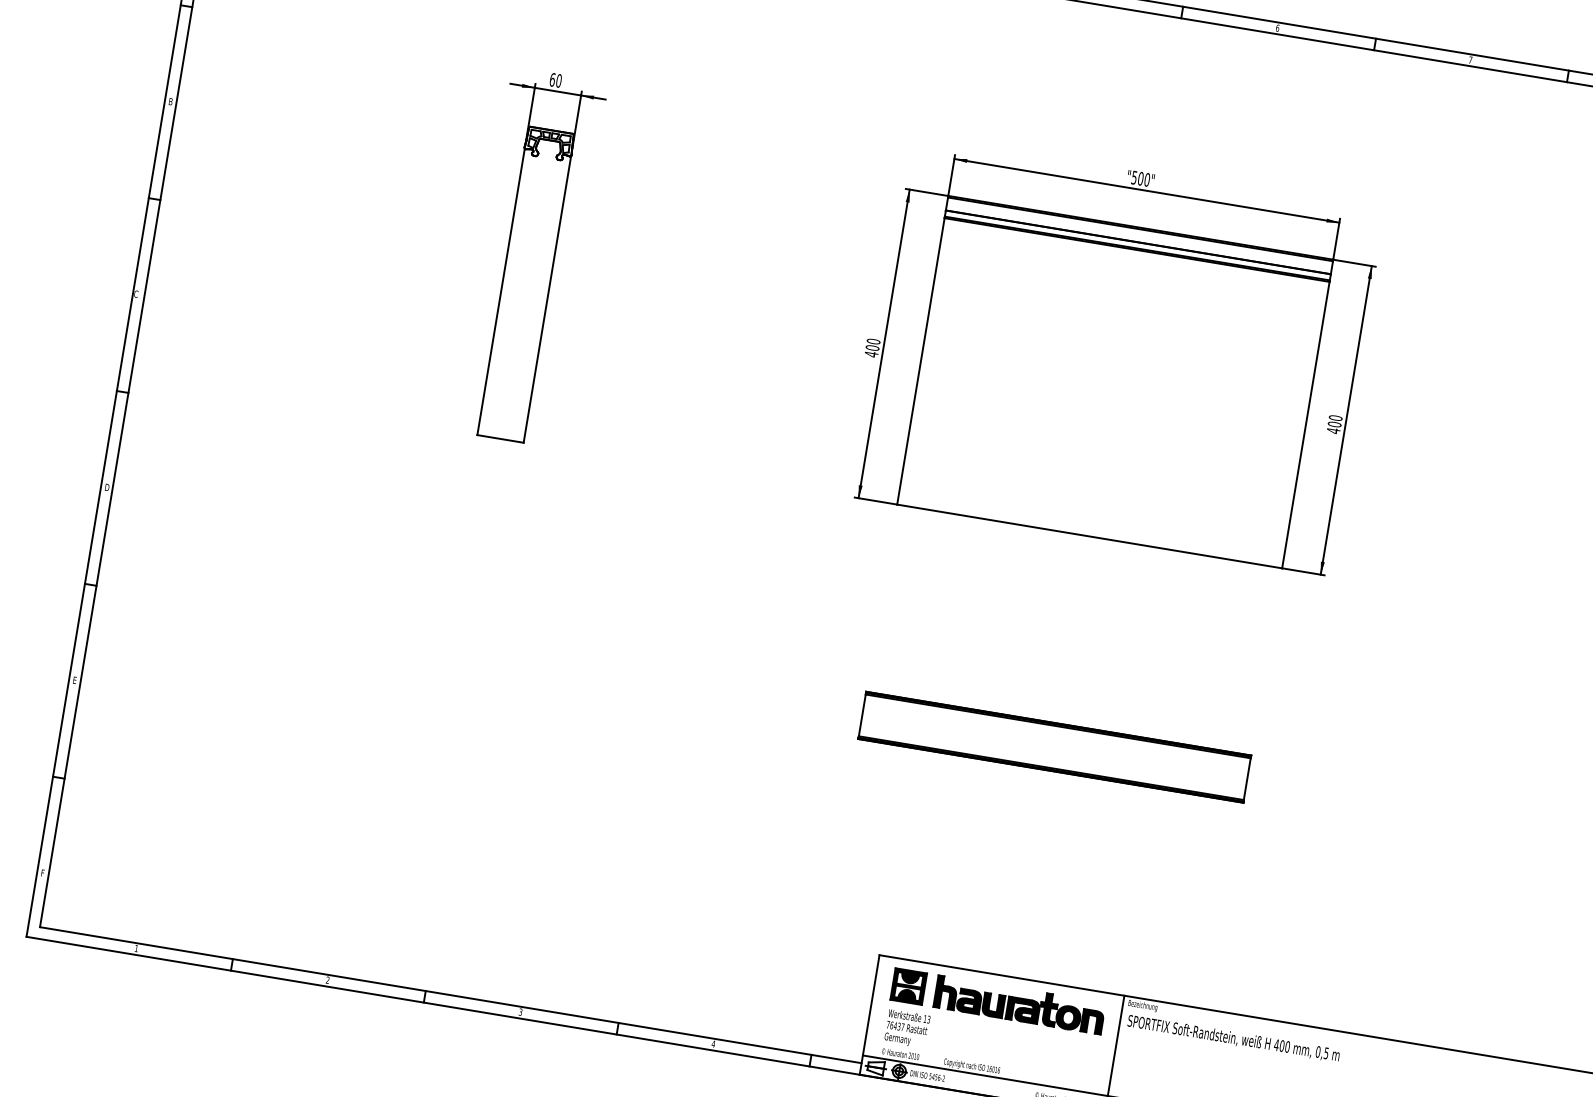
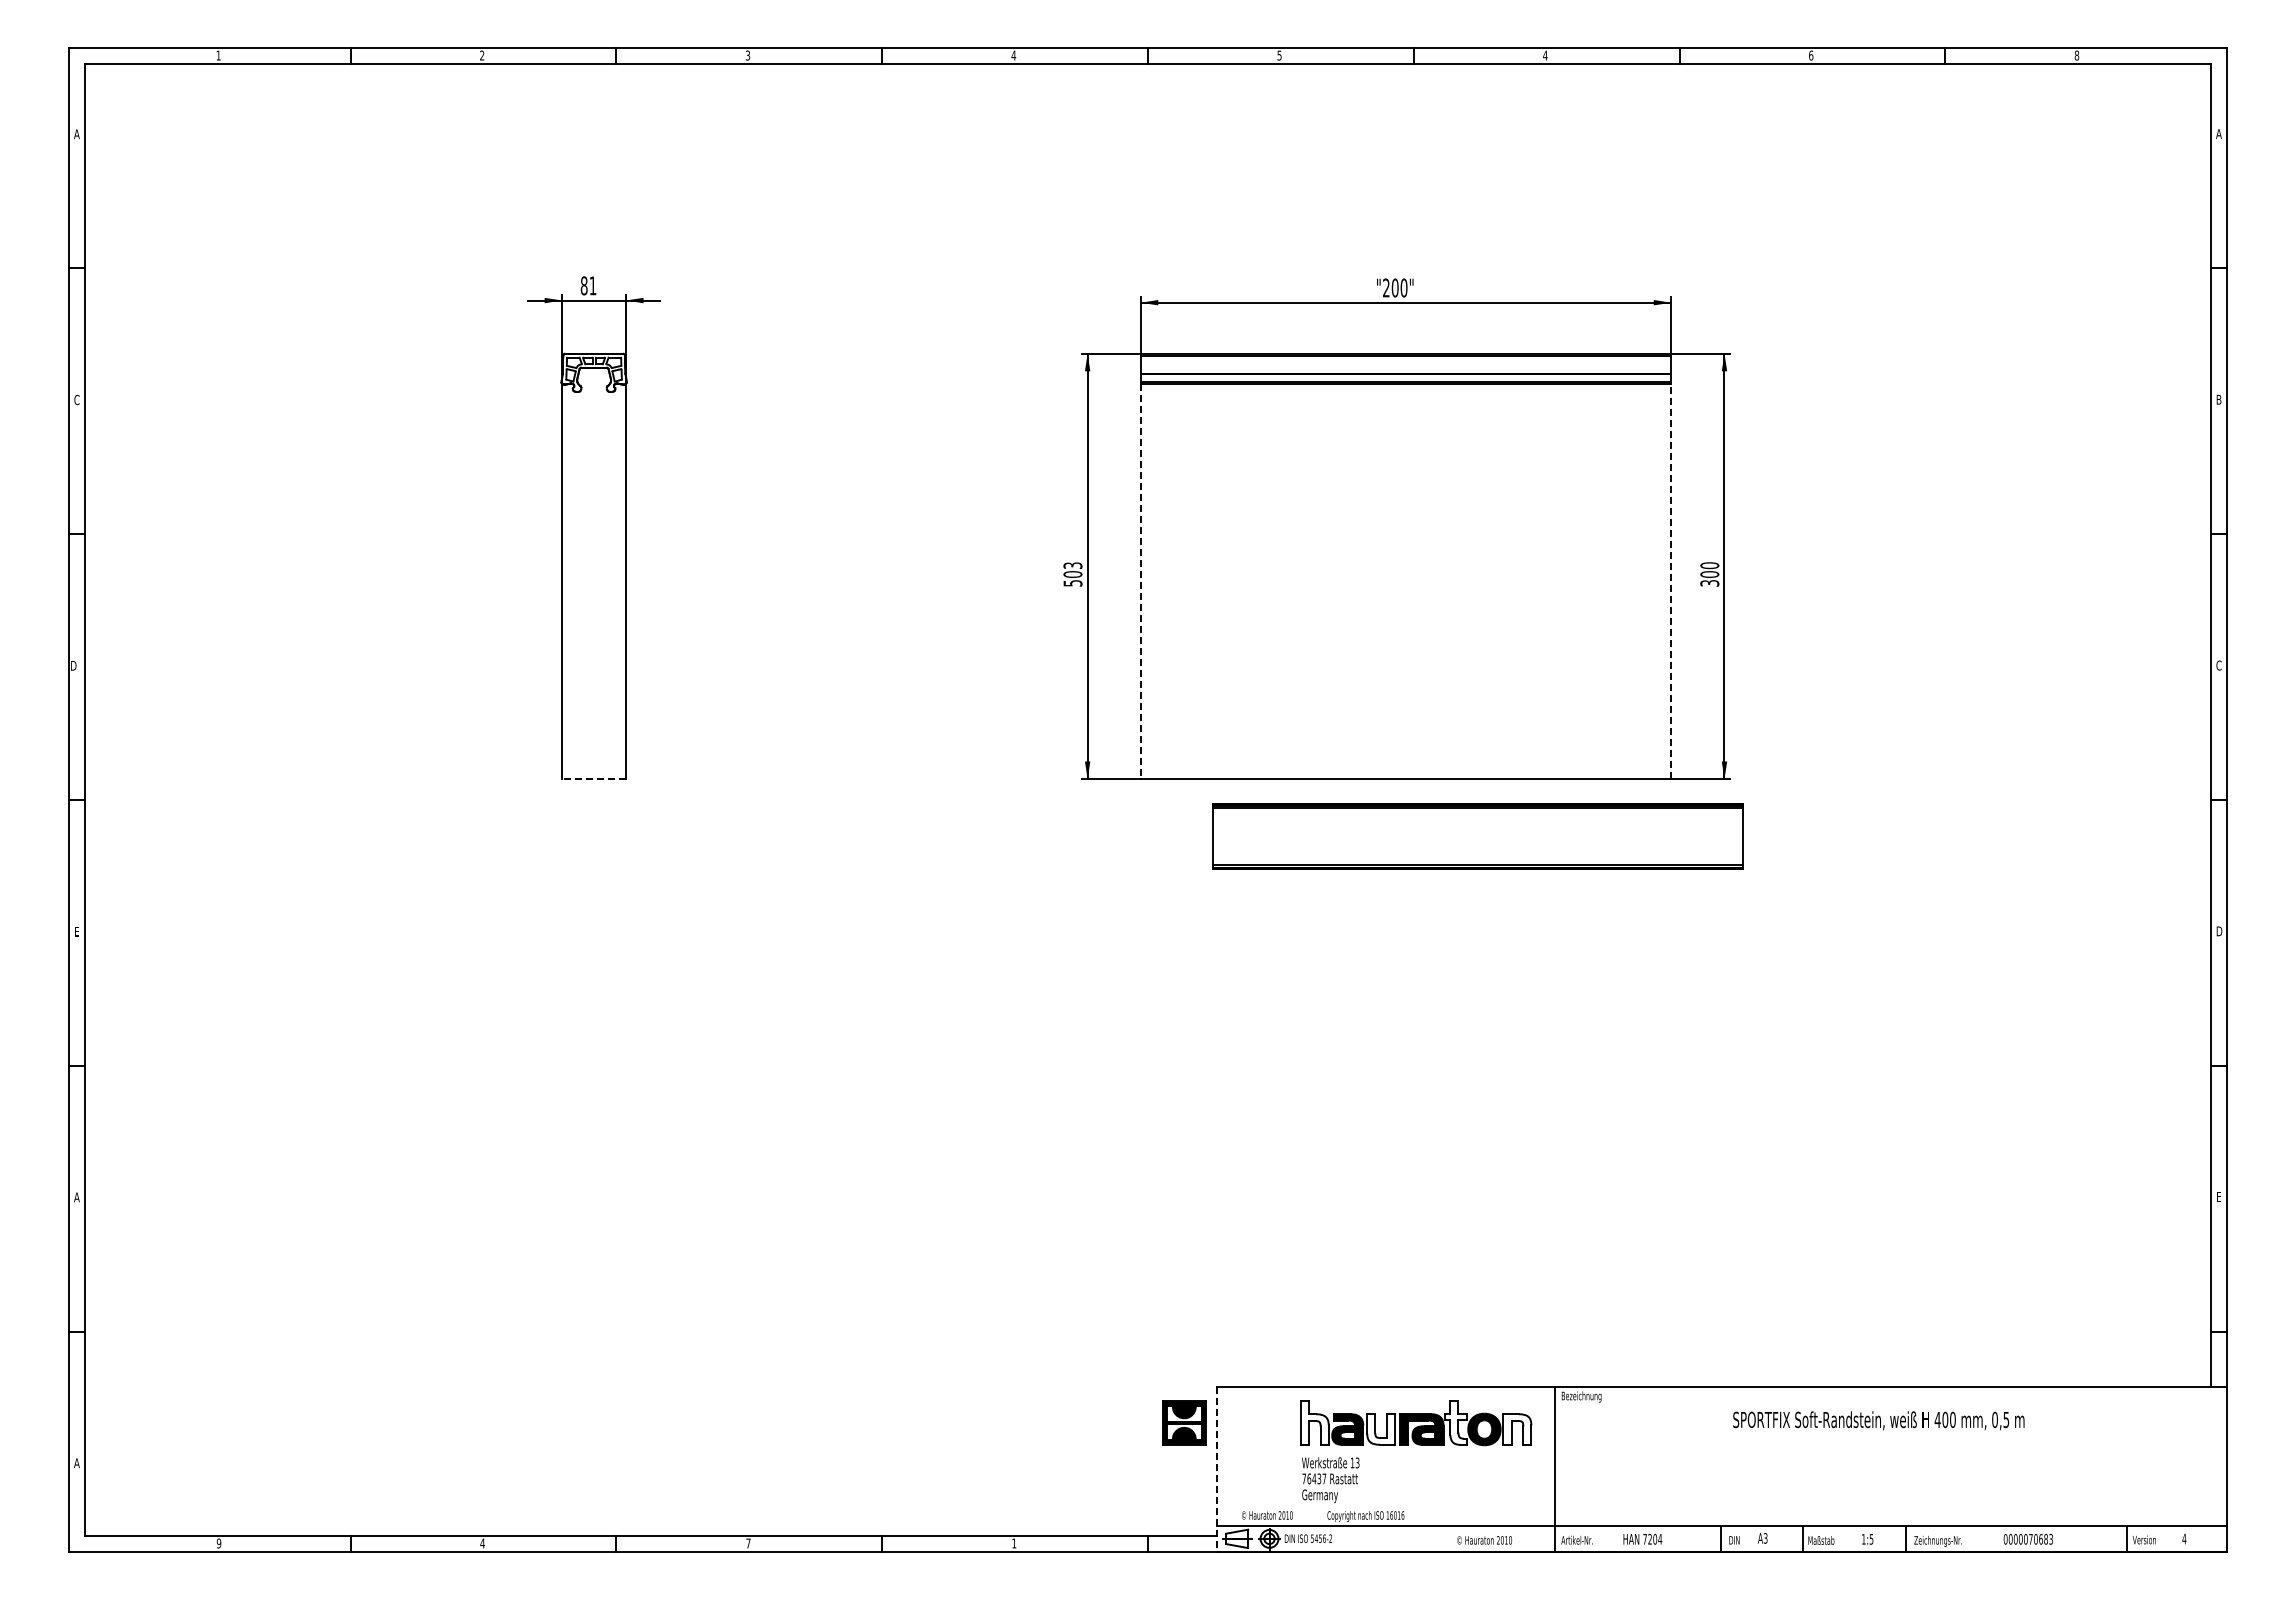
text: (1277, 28) -> (1545, 55), 6 -> 4
text: (1470, 60) -> (1811, 55), 7 -> 6
text: (555, 80) -> (588, 285), 60 -> 81
text: (170, 102) -> (76, 400), B -> C
text: (1134, 177) -> (1386, 287), "500" -> "200"
text: (136, 293) -> (73, 665), C -> D
text: (872, 347) -> (1072, 574), 400 -> 503
line: (920, 361) -> (1140, 582), solid -> dashed
line: (1306, 424) -> (1671, 581), solid -> dashed
text: (1333, 431) -> (1709, 583), 400 -> 300
line: (500, 439) -> (594, 779), solid -> dashed
text: (107, 487) -> (77, 931), D -> E
text: (74, 680) -> (76, 1197), E -> A
part: (1054, 747) -> (1477, 836), moved
text: (42, 873) -> (76, 1463), F -> A
text: (136, 948) -> (218, 1543), 1 -> 9
text: (327, 980) -> (482, 1543), 2 -> 4
part: (908, 986) -> (1184, 1422), moved
fill: (945, 992) -> (1314, 1422), removed
fill: (993, 1005) -> (1381, 1429), removed
fill: (1048, 1009) -> (1455, 1422), removed
text: (520, 1012) -> (748, 1543), 3 -> 7
line: (869, 1015) -> (1217, 1470), solid -> dashed
fill: (1092, 1021) -> (1517, 1429), removed
text: (907, 1029) -> (1330, 1480), moved
text: (1233, 1038) -> (1878, 1420), moved
text: (713, 1043) -> (1013, 1543), 4 -> 1

